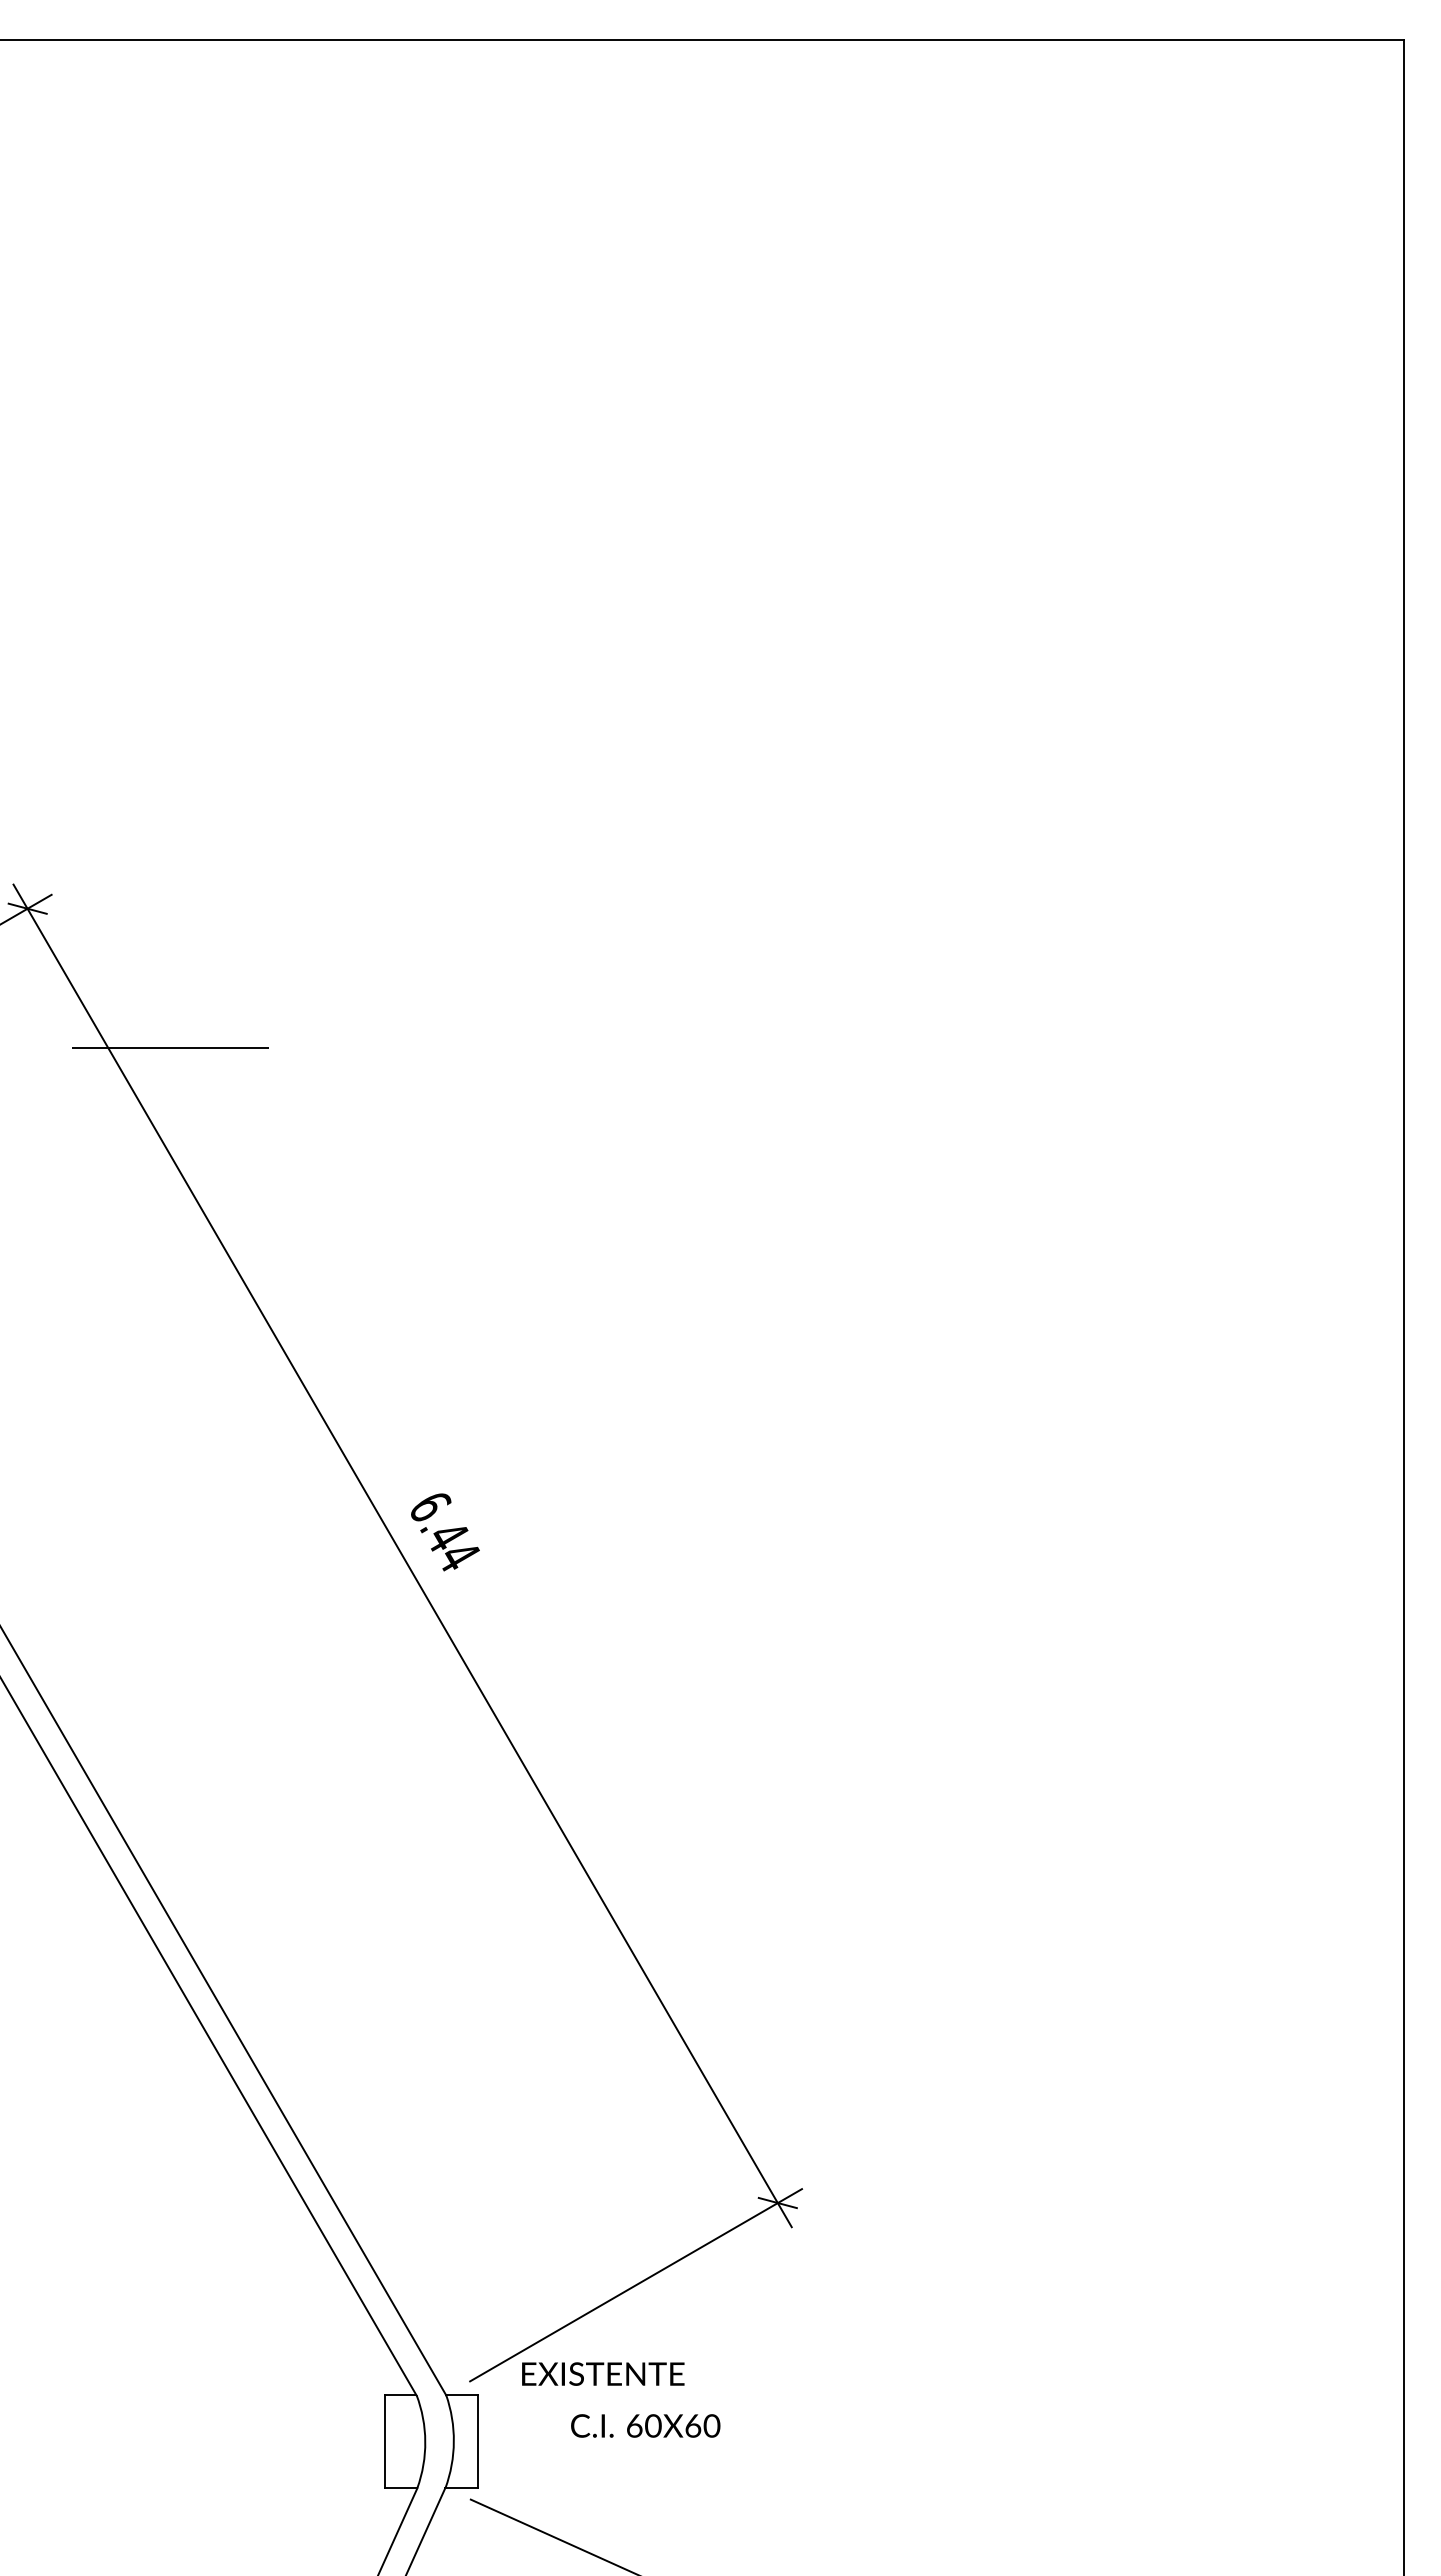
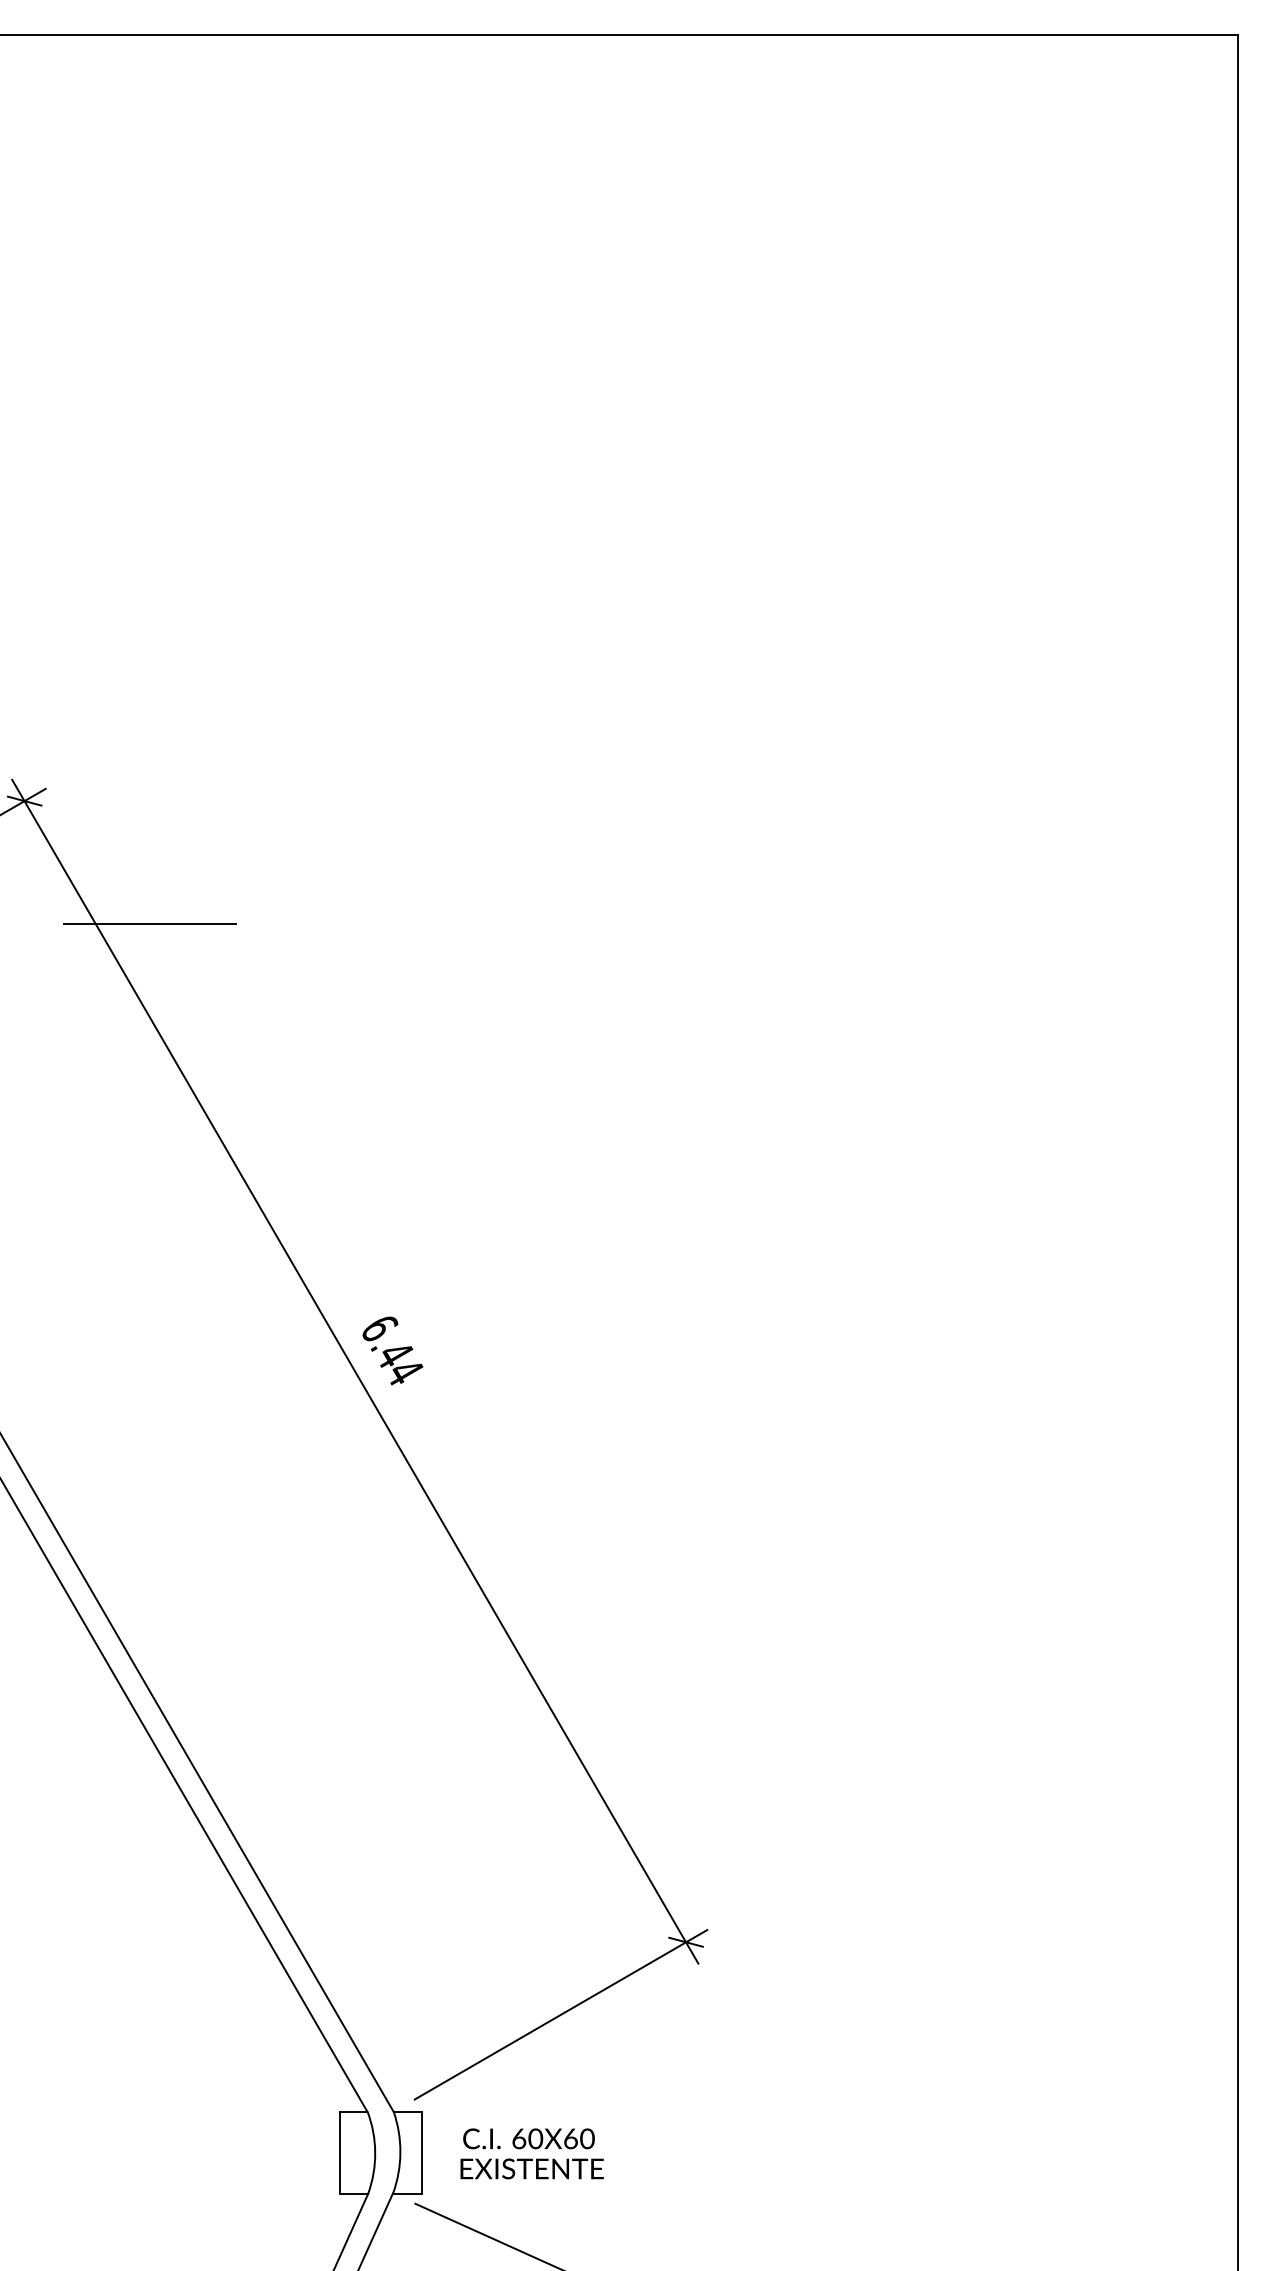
text: (603, 2373) -> (532, 2168), moved
text: (645, 2425) -> (528, 2138), moved

